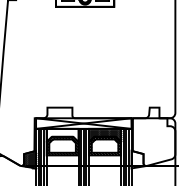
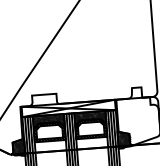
hatch: (62, 135) -> (48, 121), added
hatch: (137, 159) -> (123, 139), added

